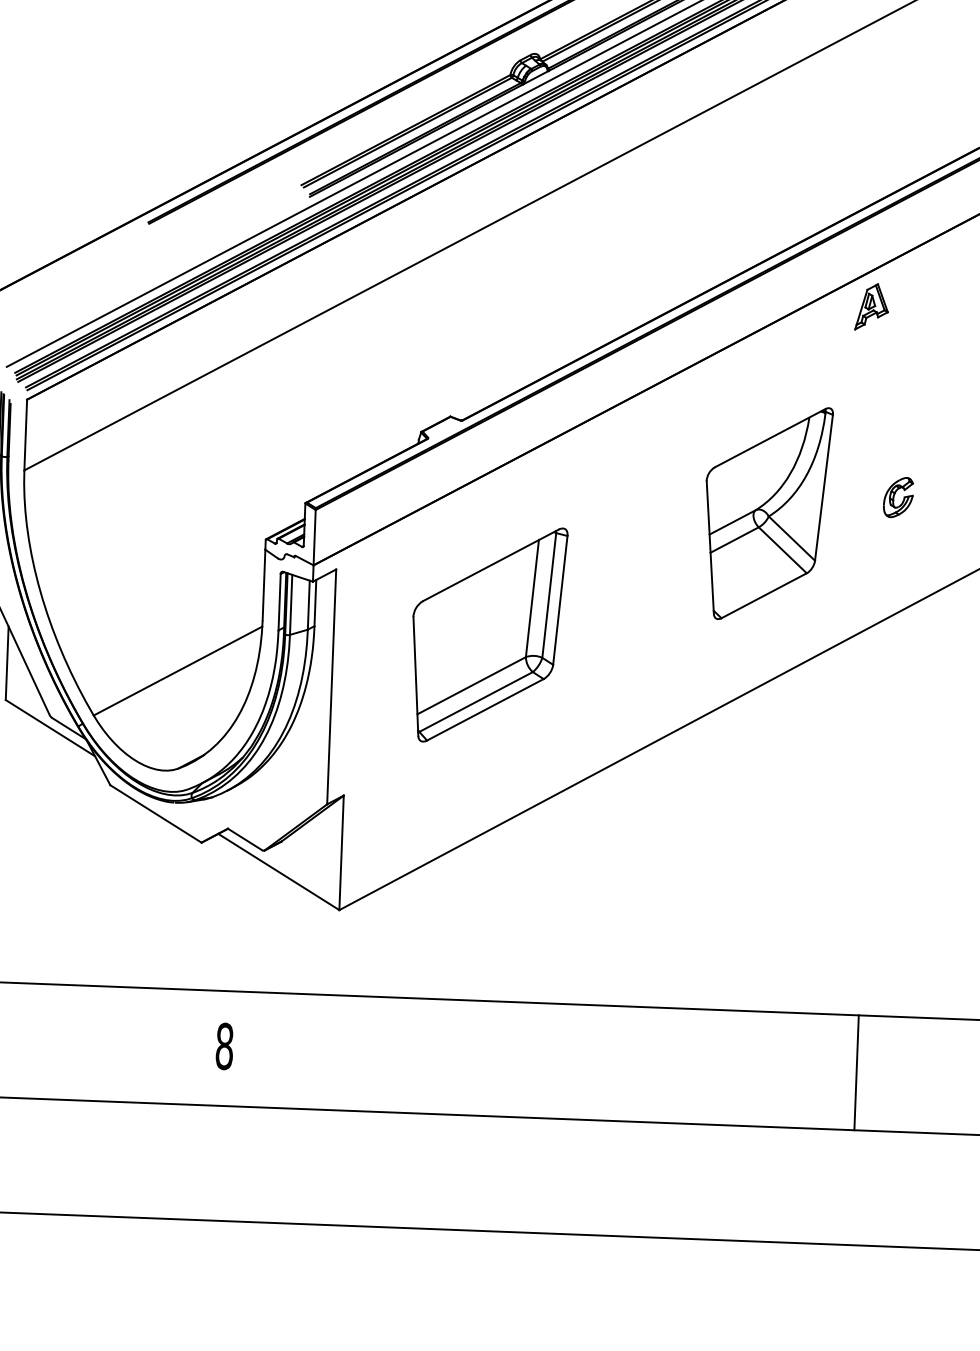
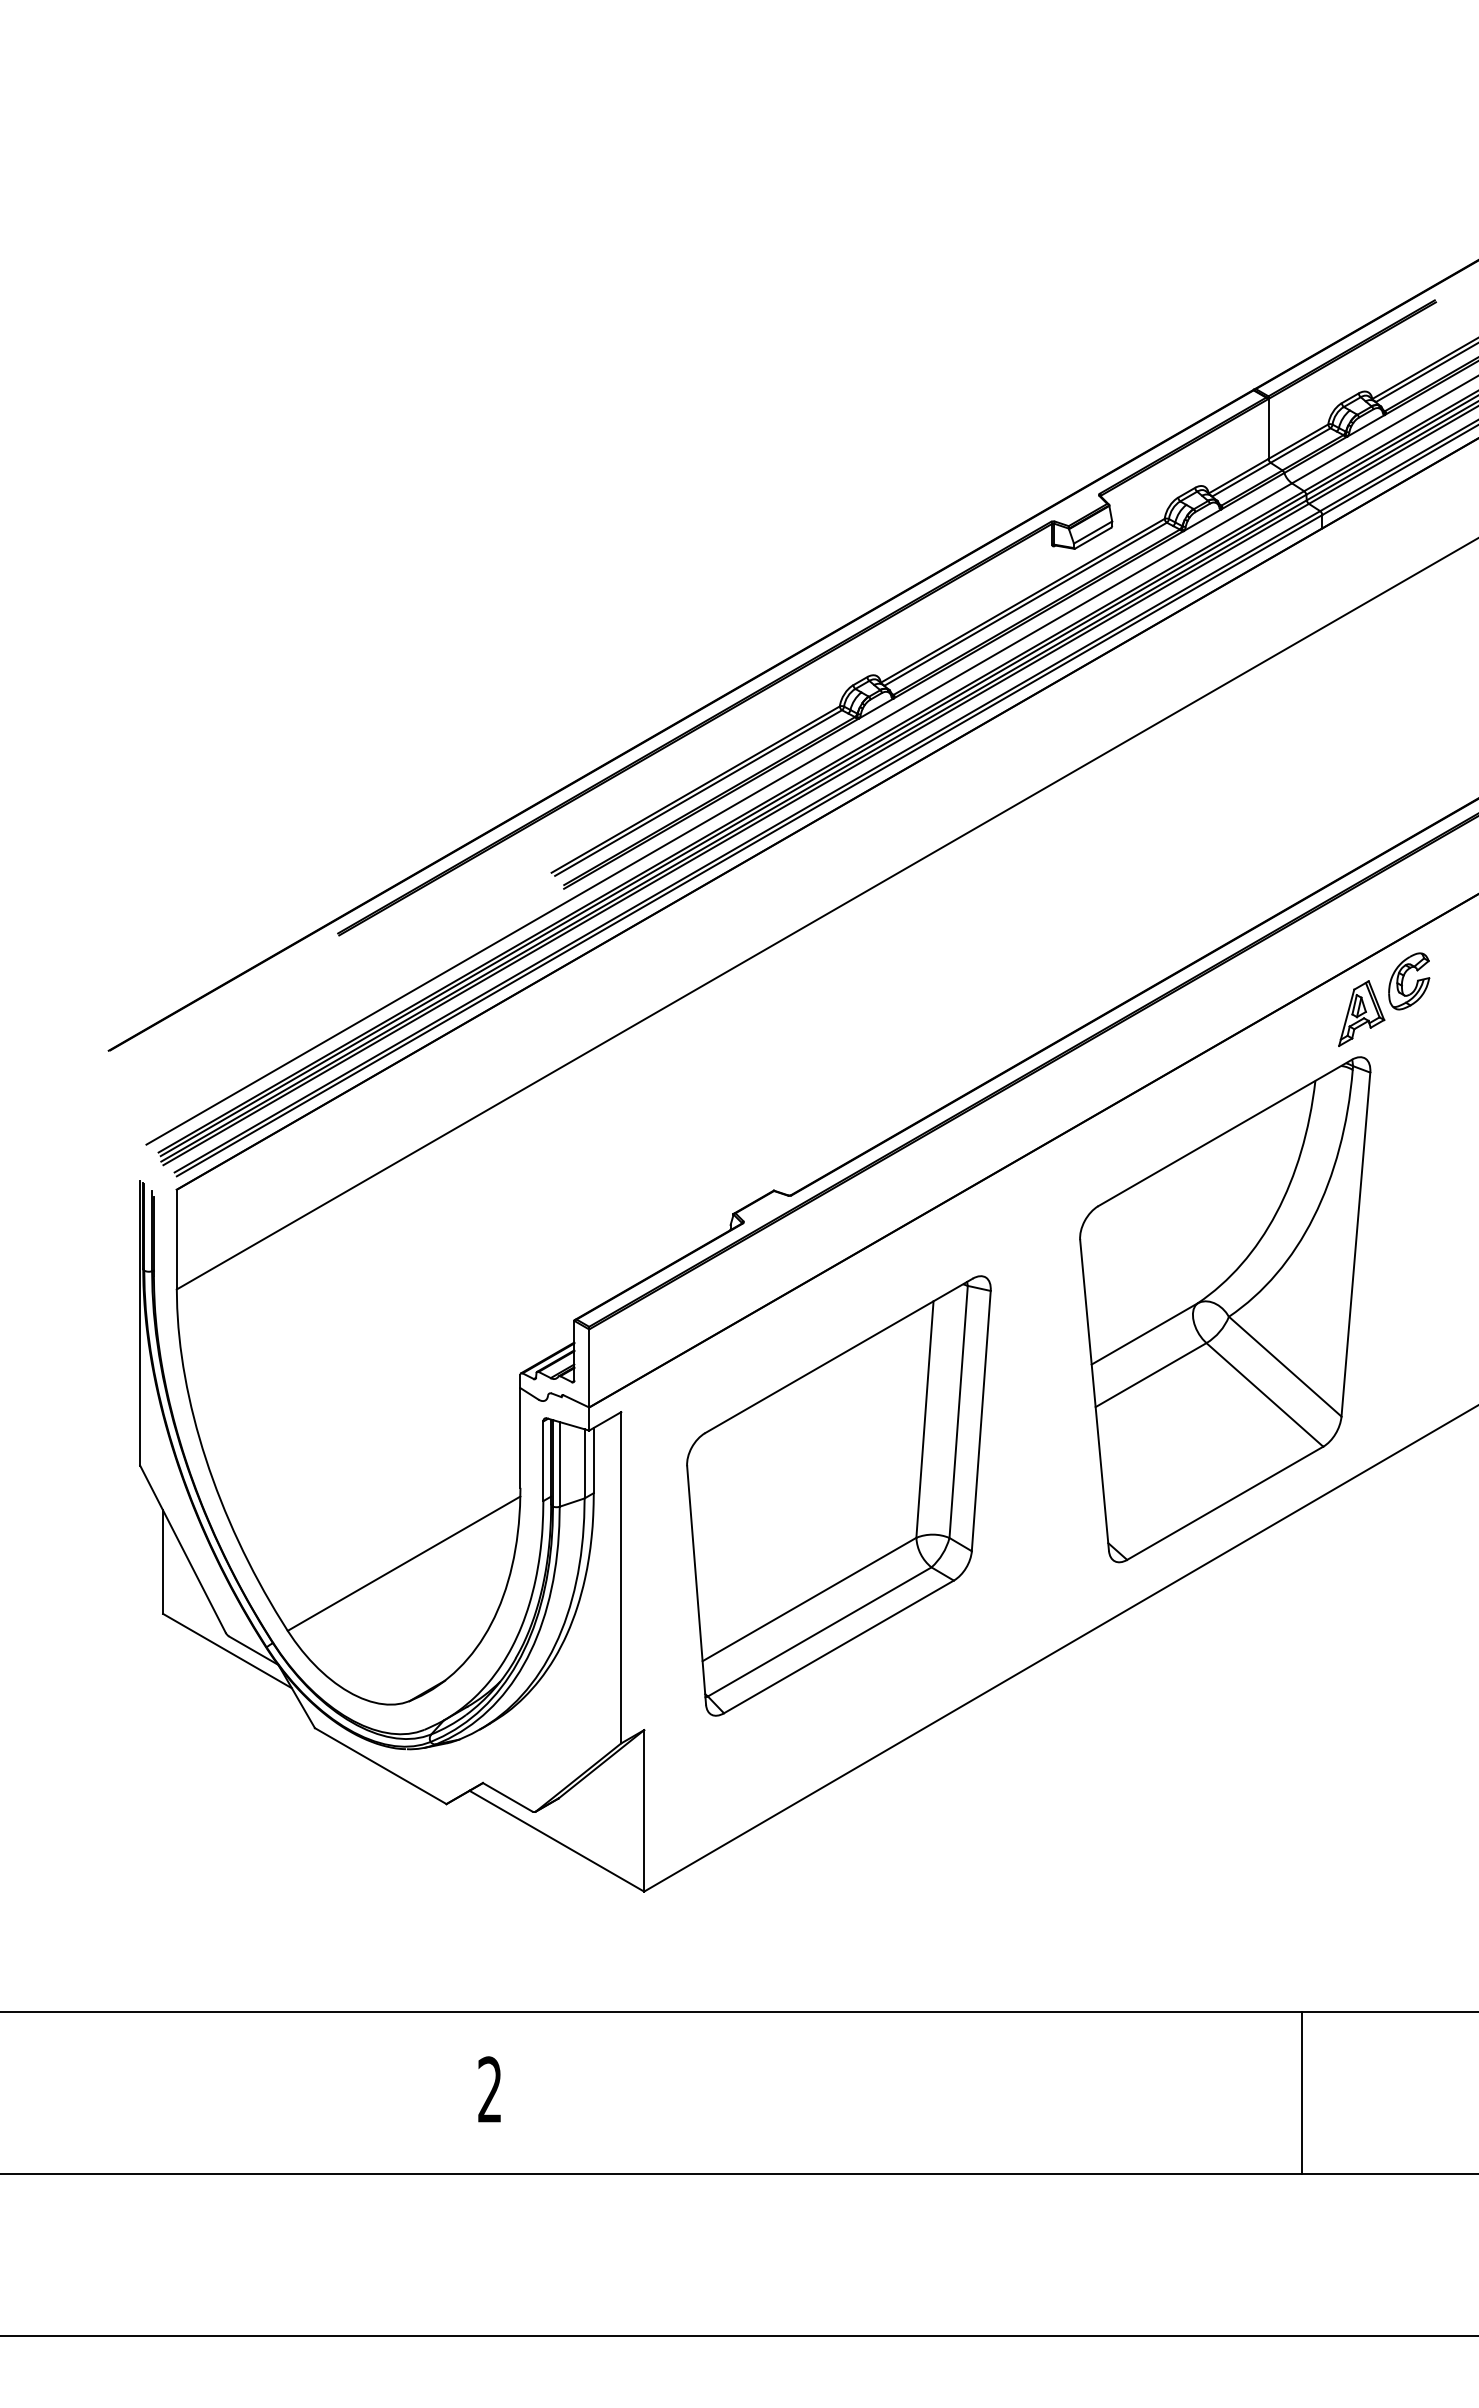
part: (898, 497) -> (1409, 981), moved
part: (767, 513) -> (1225, 1309), size x1.67
part: (487, 634) -> (838, 1495), size x1.43
text: (225, 1046) -> (490, 2089), 8 -> 2
line: (856, 1072) -> (1302, 2092), moved

